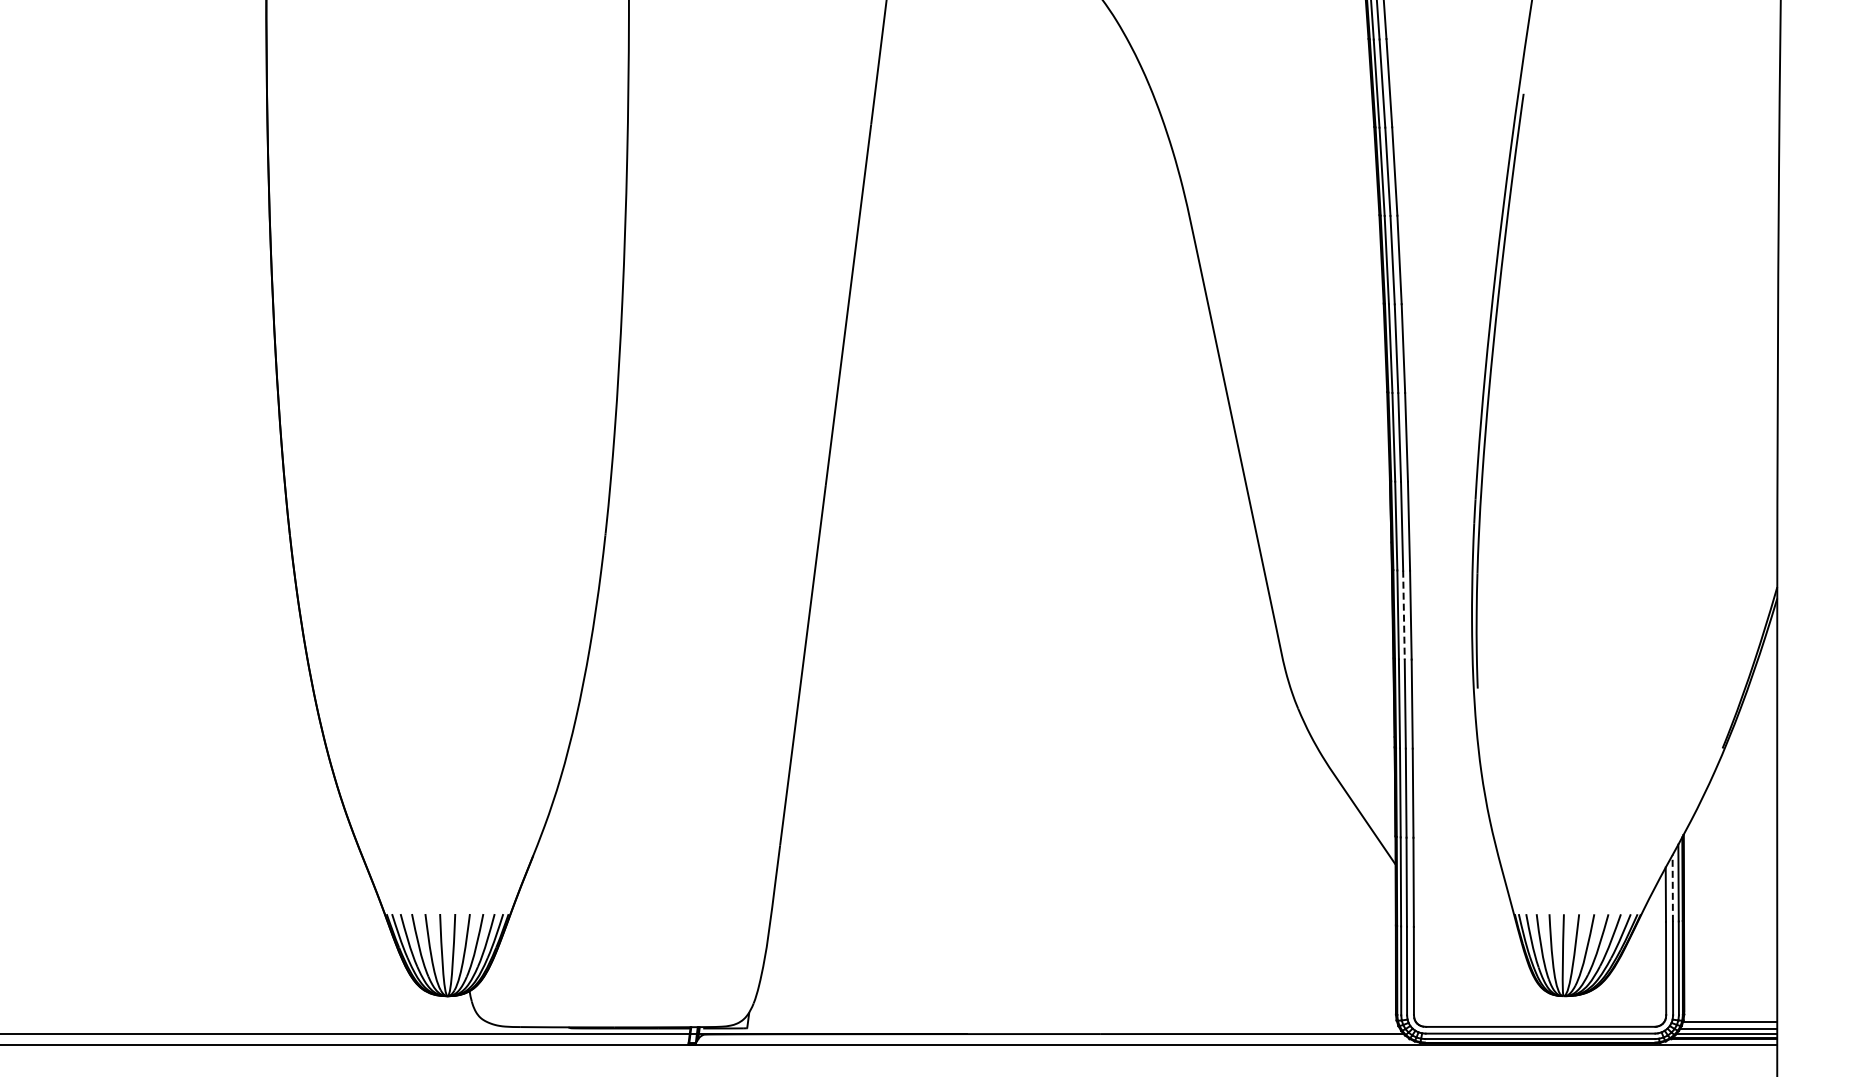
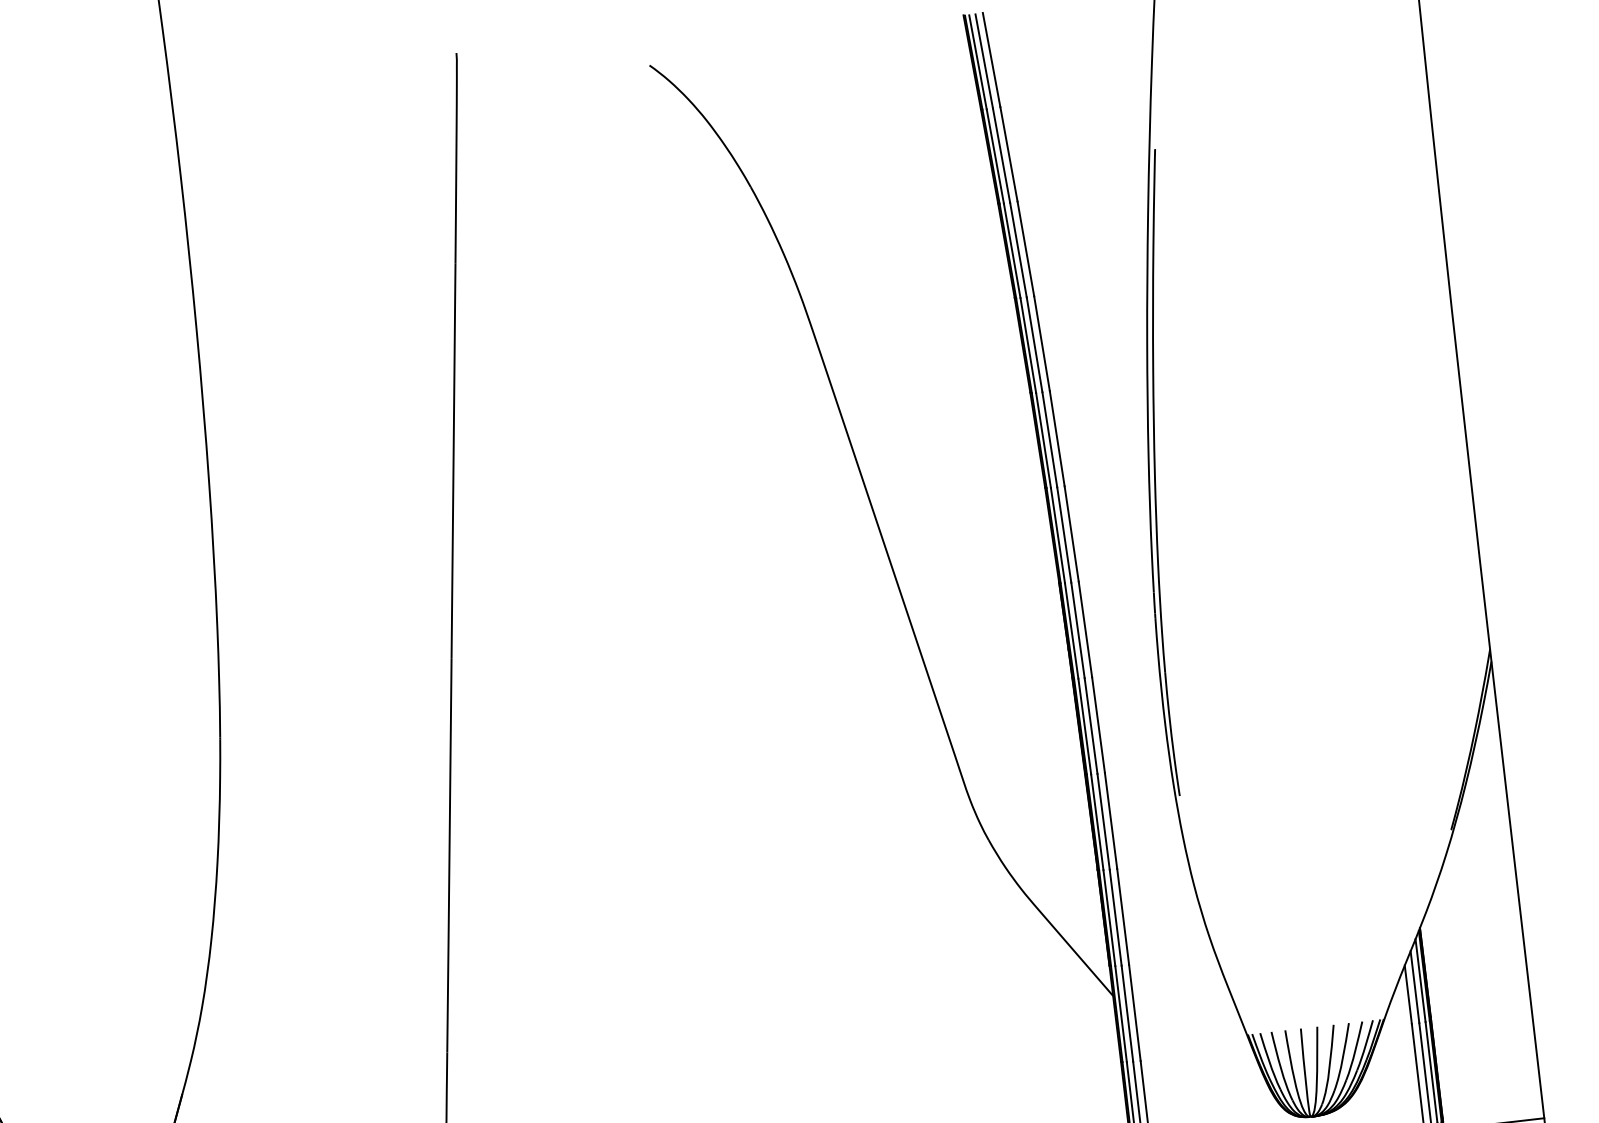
line: (1403, 615) -> (1090, 726), dashed -> solid
line: (1672, 887) -> (1414, 986), dashed -> solid

